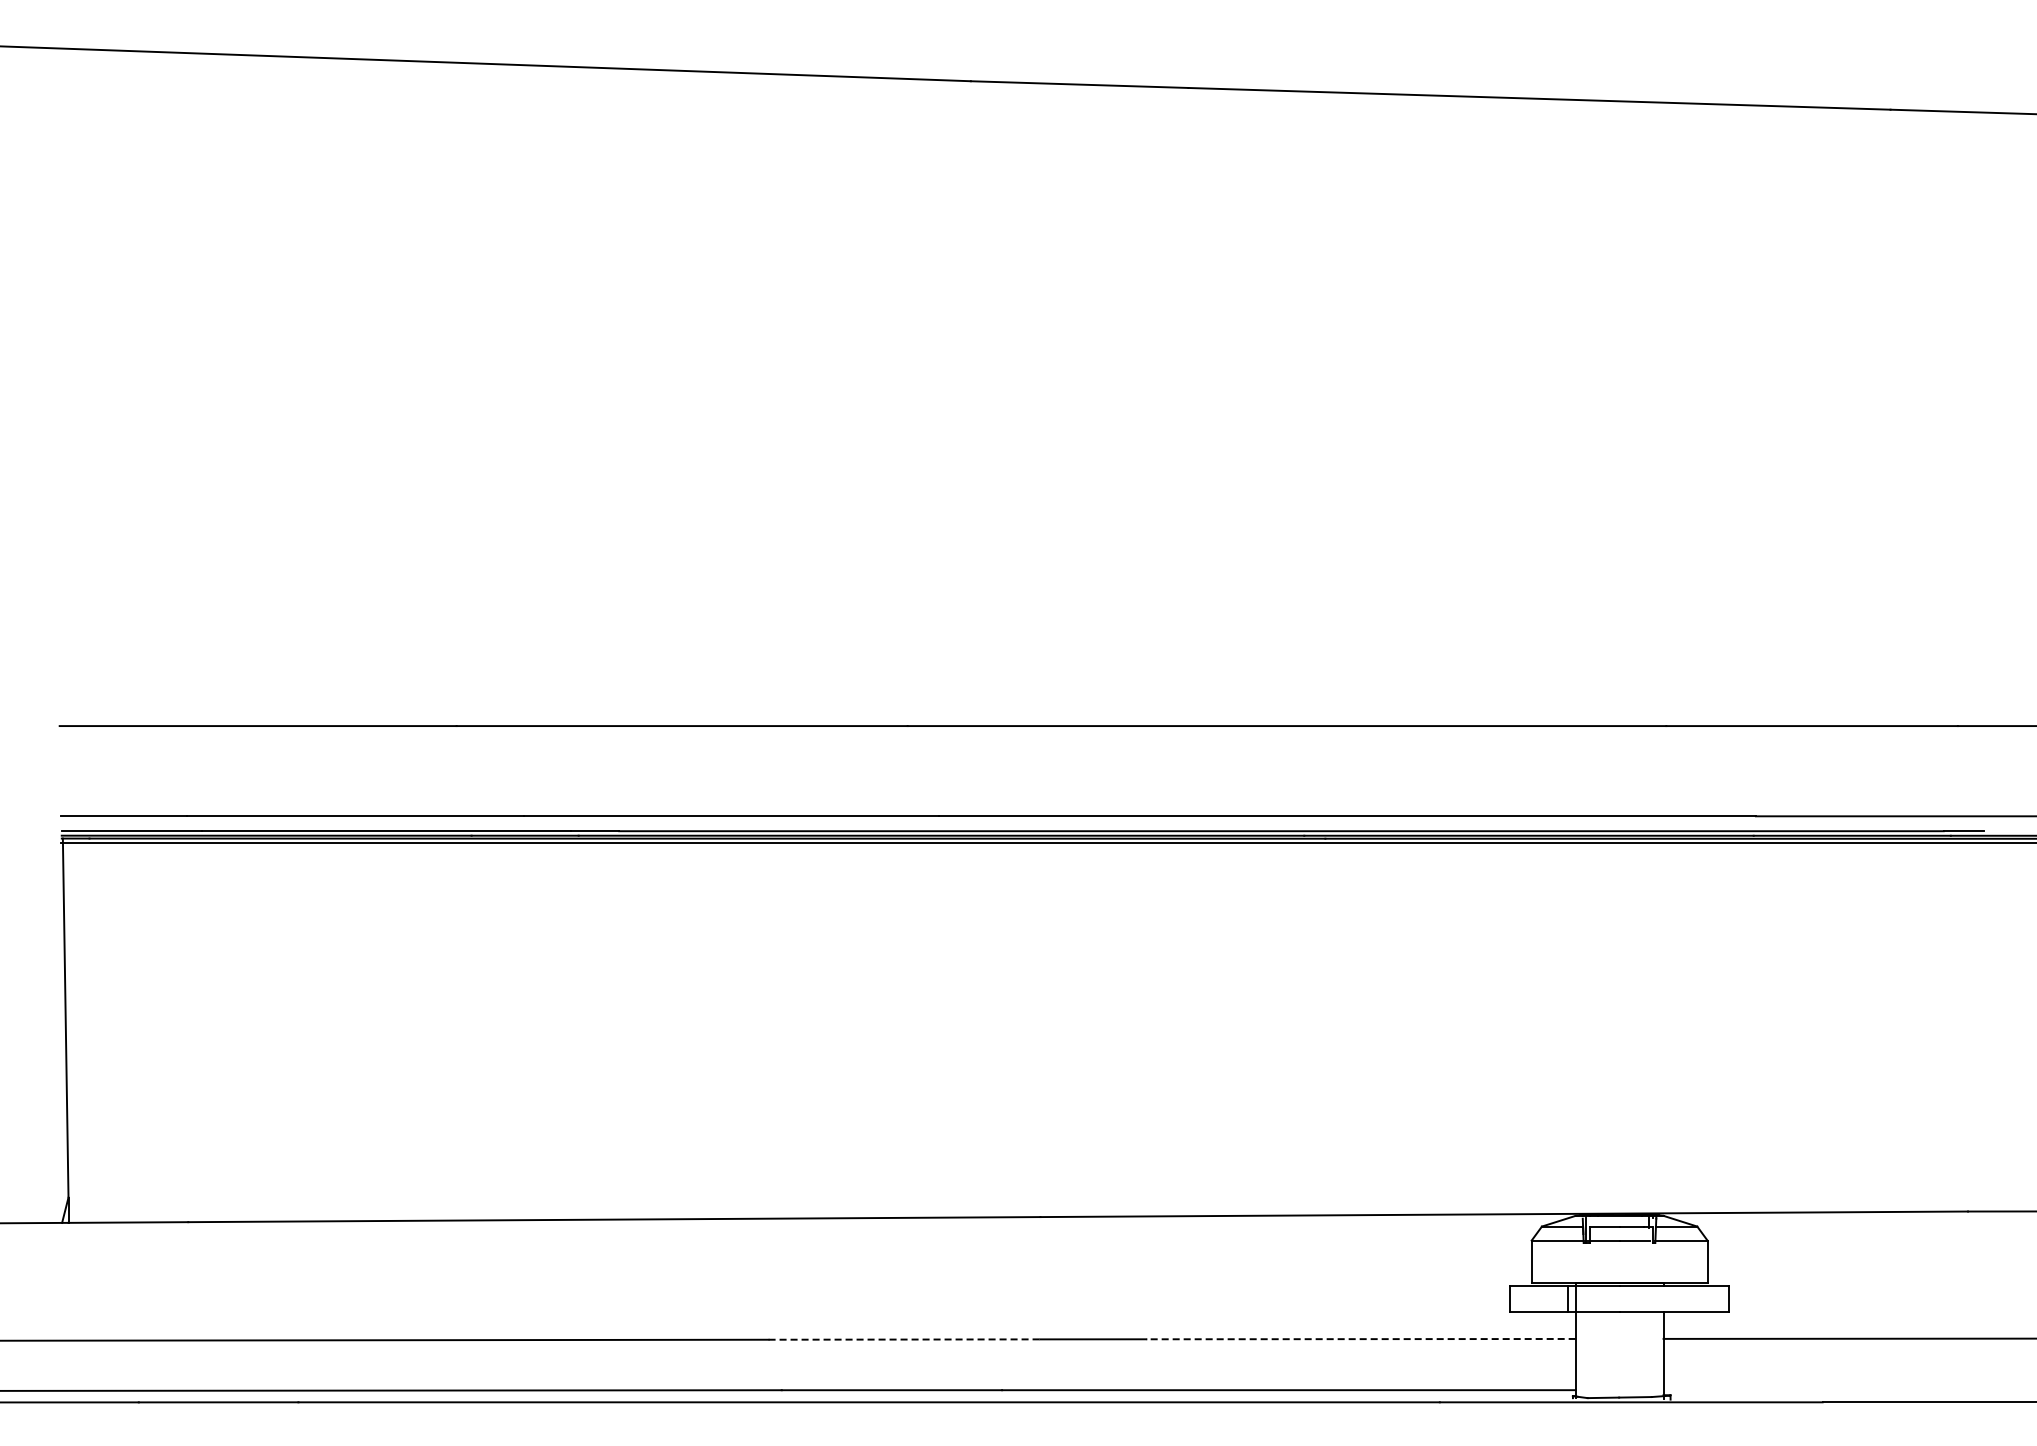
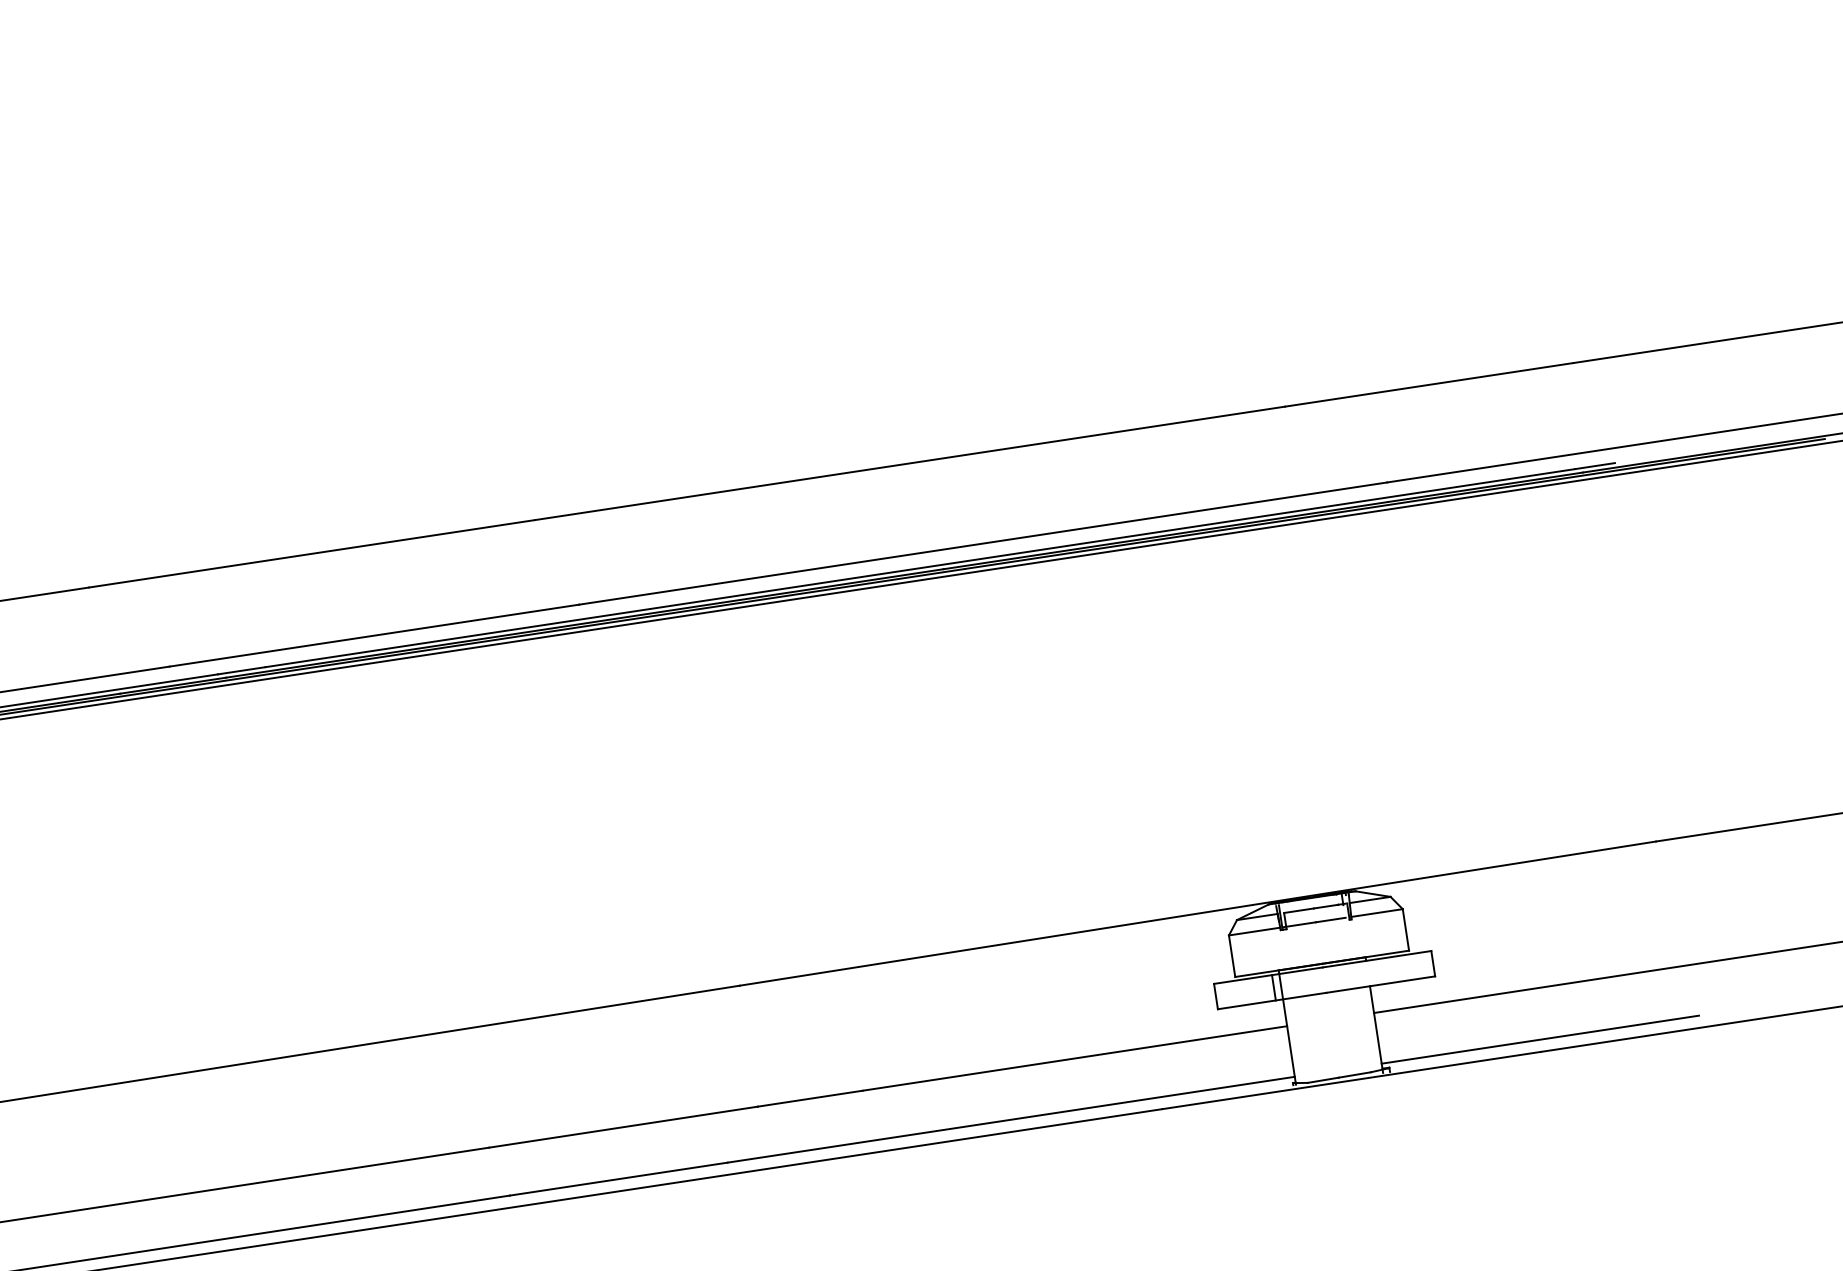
line: (904, 1339) -> (623, 1127), dashed -> solid
line: (1361, 1339) -> (1075, 1058), dashed -> solid
line: (1823, 1390) -> (1539, 1040), added

